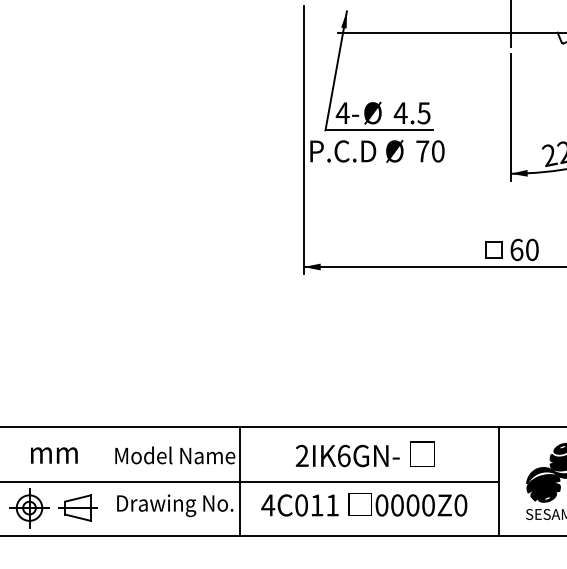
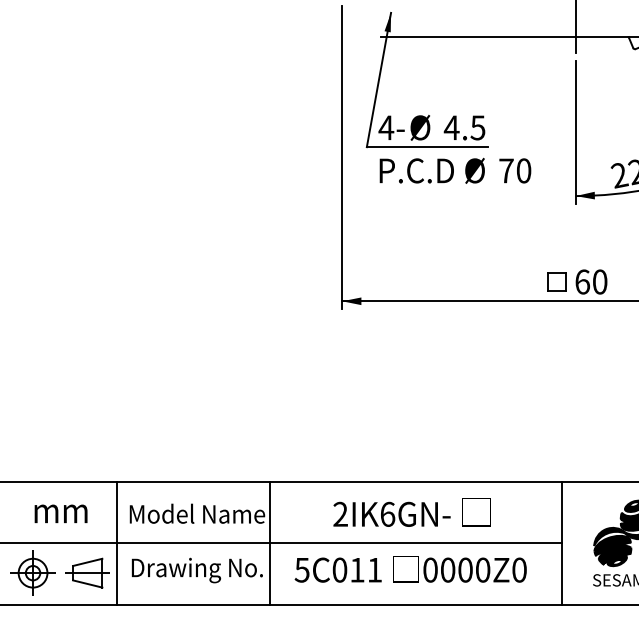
text: (377, 151) -> (455, 170), moved
line: (103, 481) -> (116, 543), added
text: (268, 505) -> (302, 570), 4C011 -> 5C011

